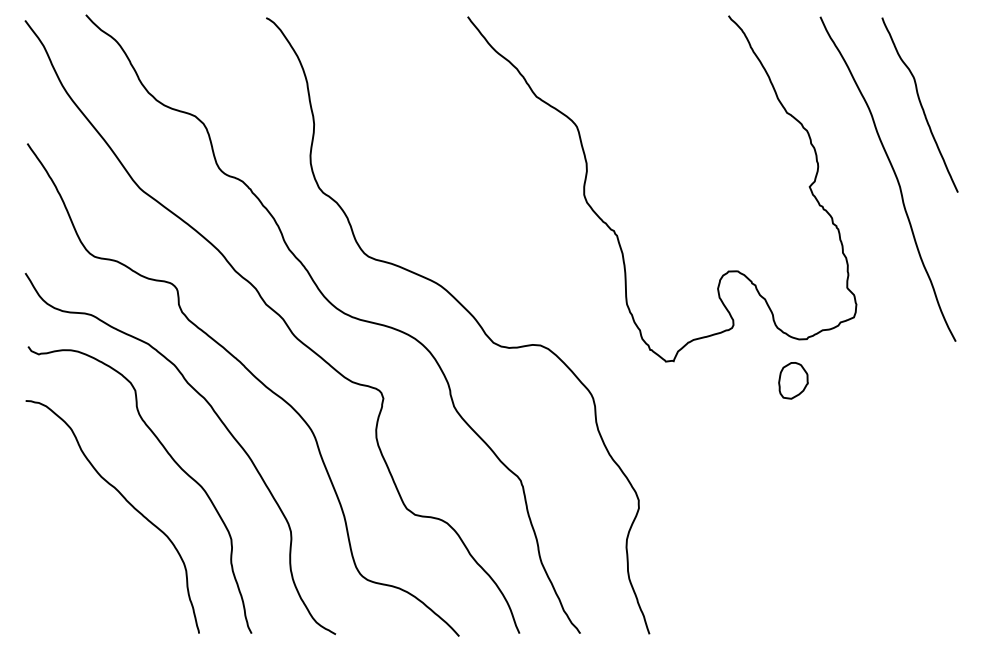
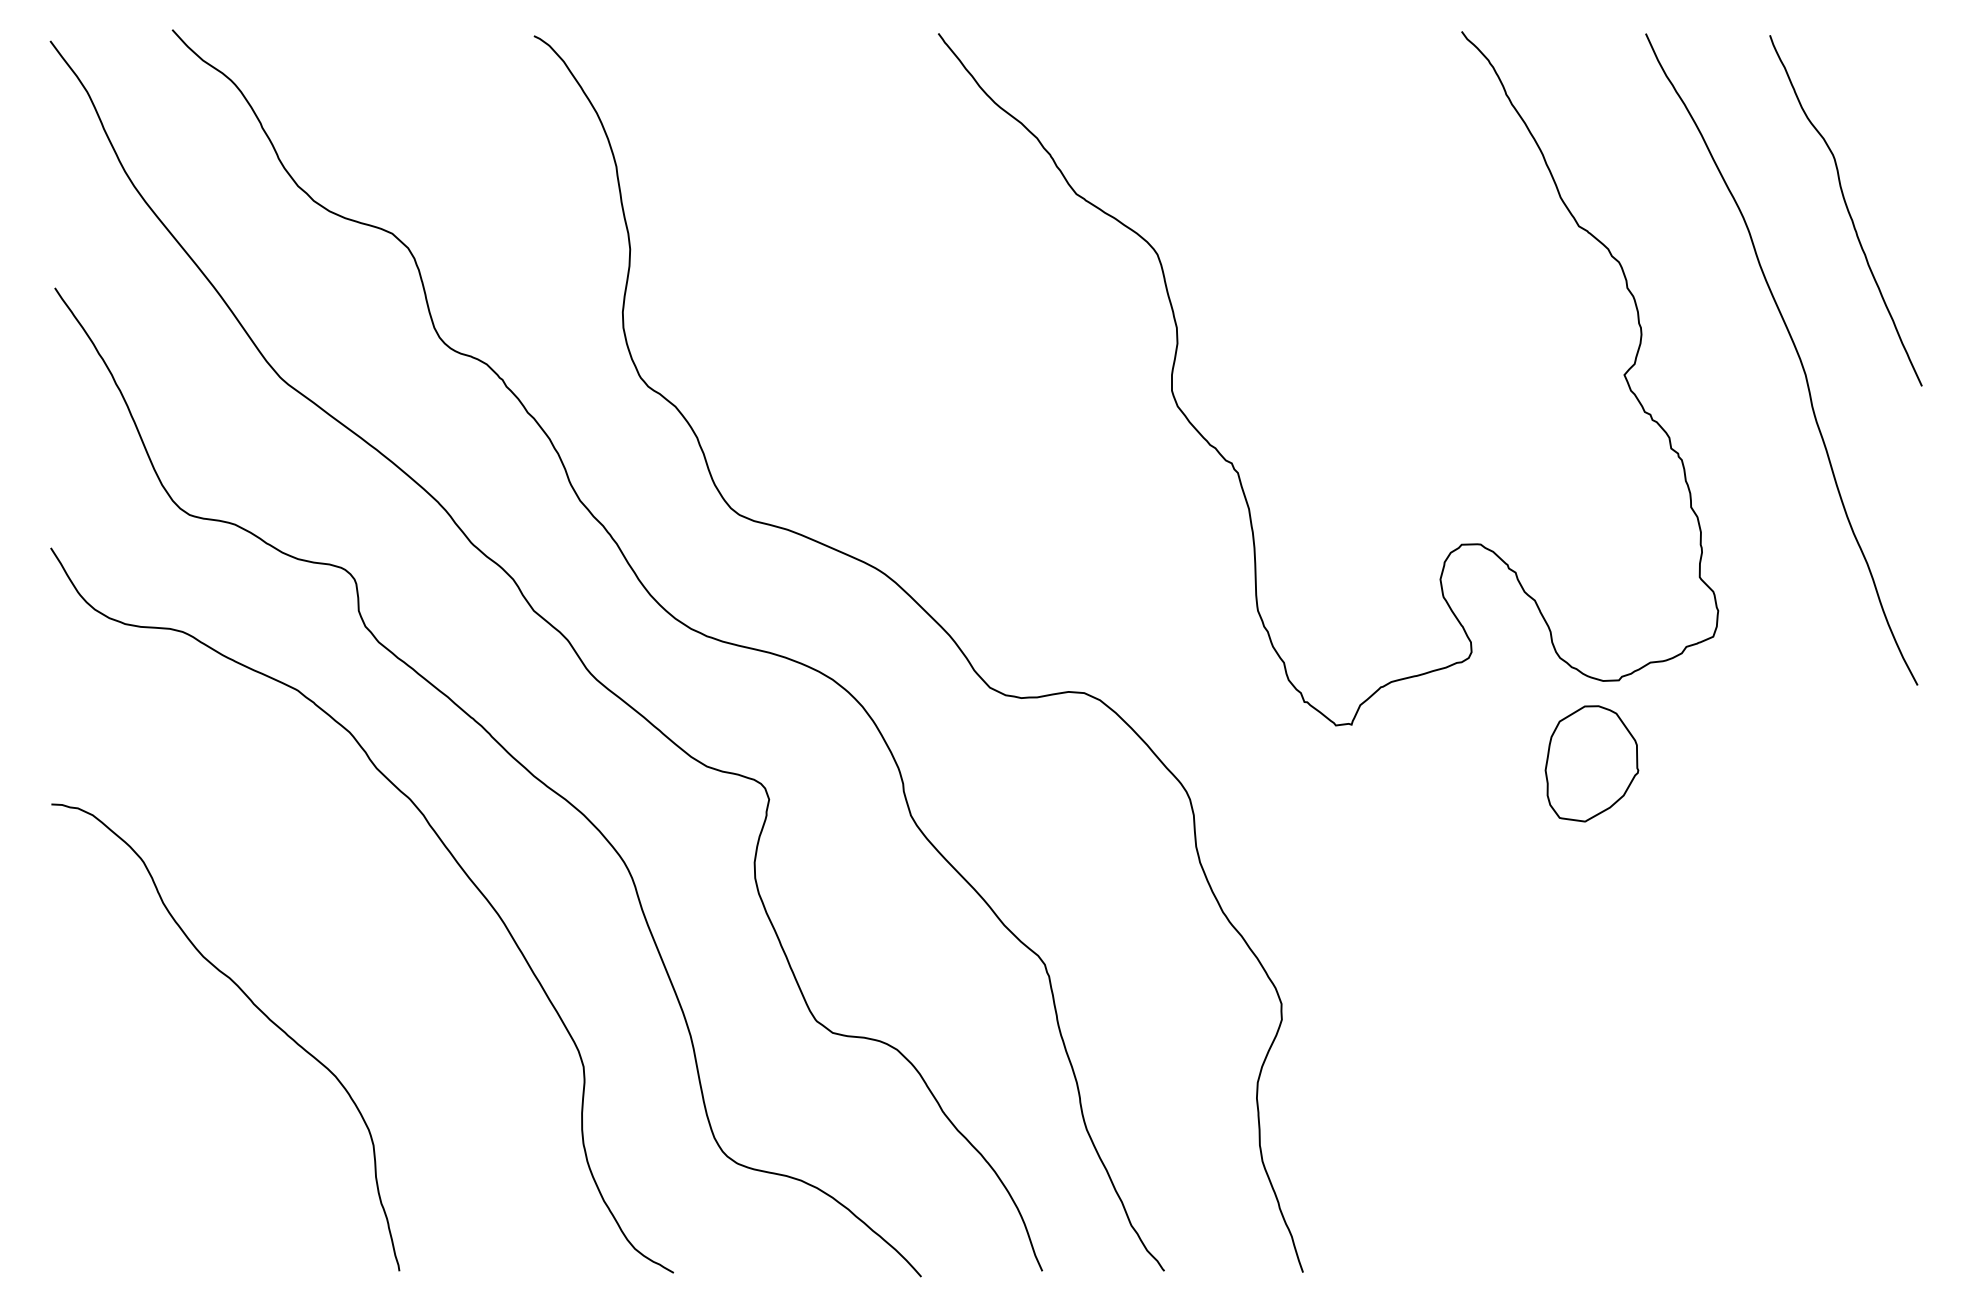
part: (793, 380) -> (1591, 763), size x1.6
curve: (172, 460) -> (345, 923), removed

